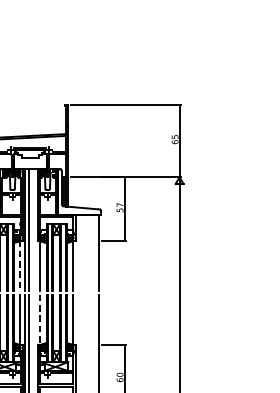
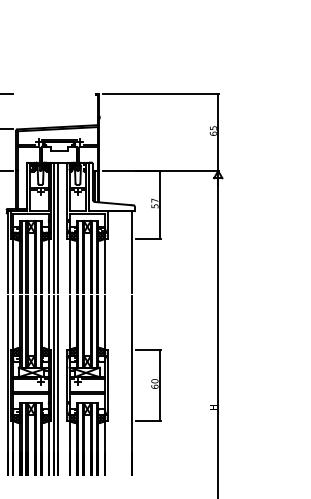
line: (20, 266) -> (48, 265), dashed -> solid
line: (39, 320) -> (69, 323), dashed -> solid

